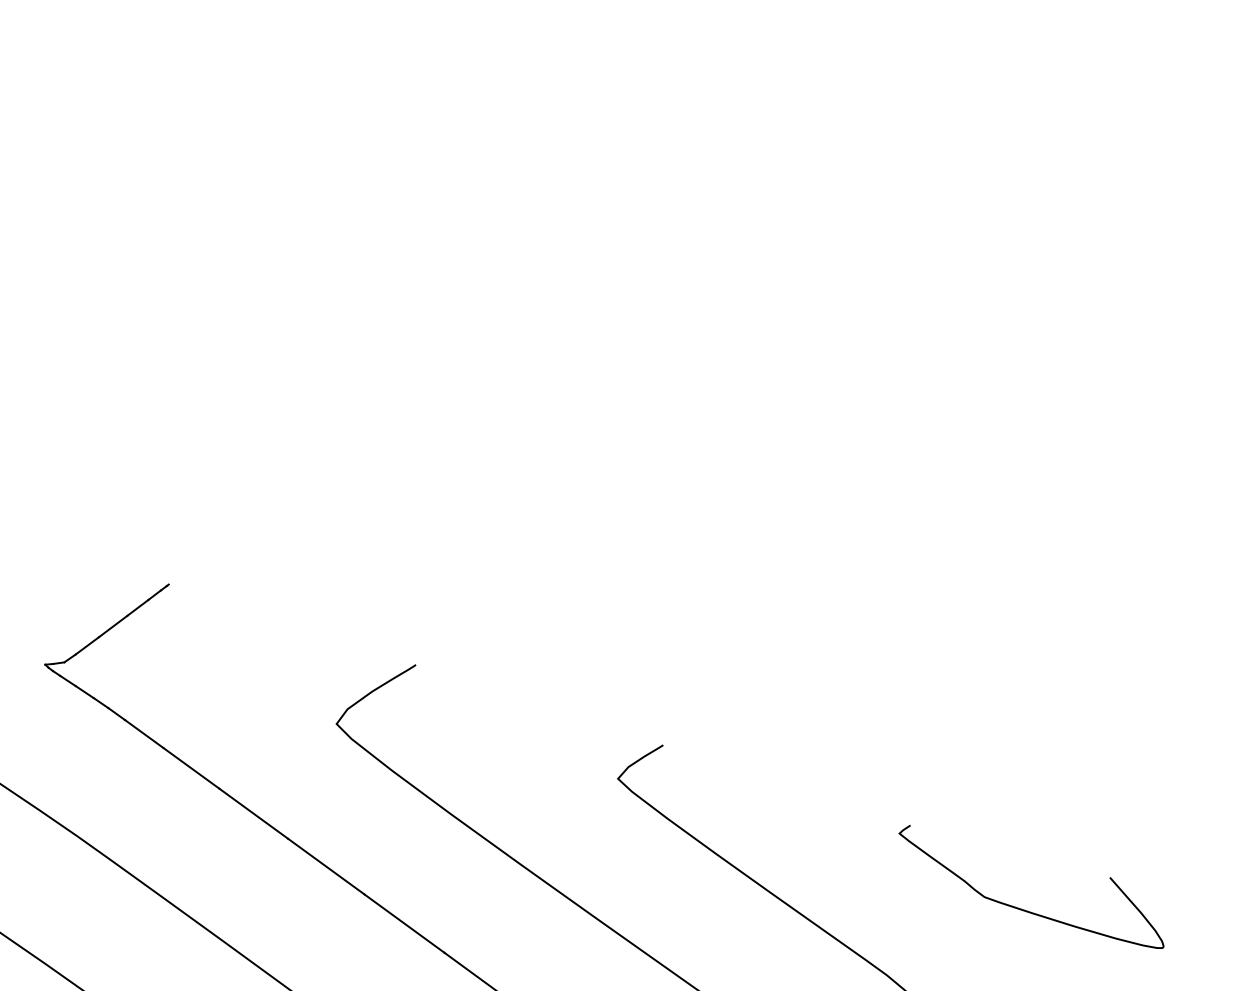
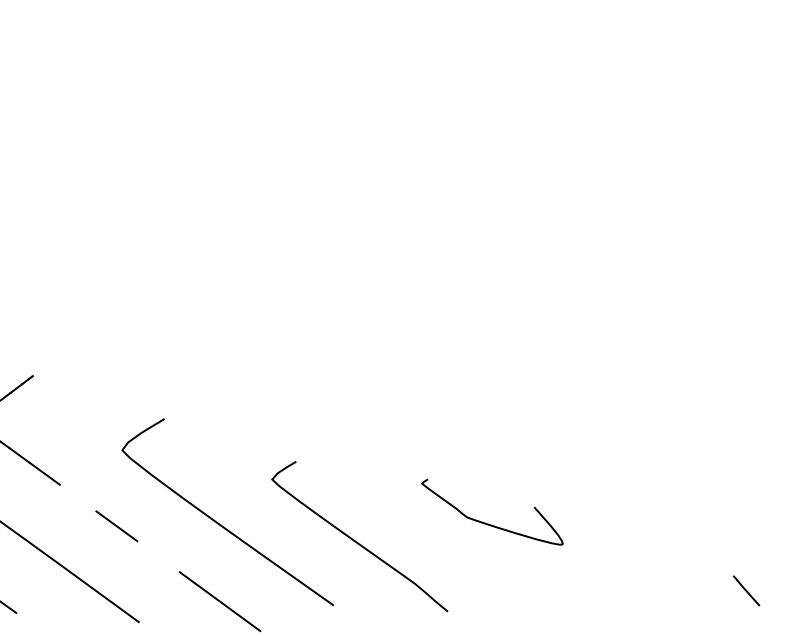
line: (252, 812) -> (77, 497), removed
curve: (1024, 908) -> (488, 523), moved
line: (404, 923) -> (158, 556), removed

